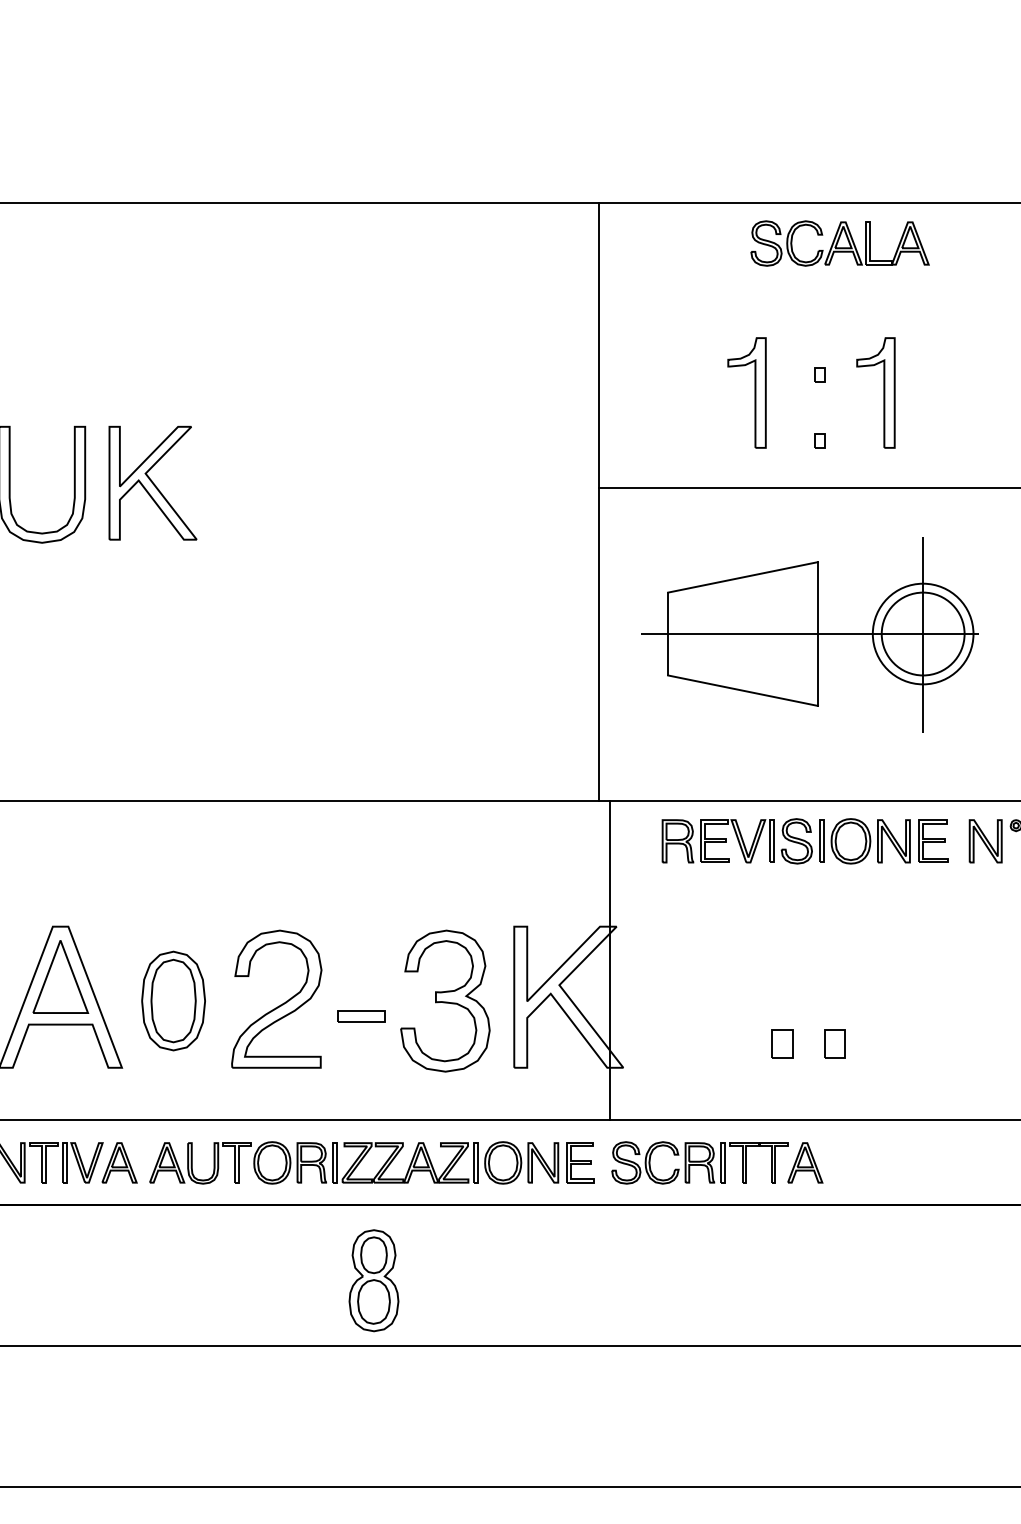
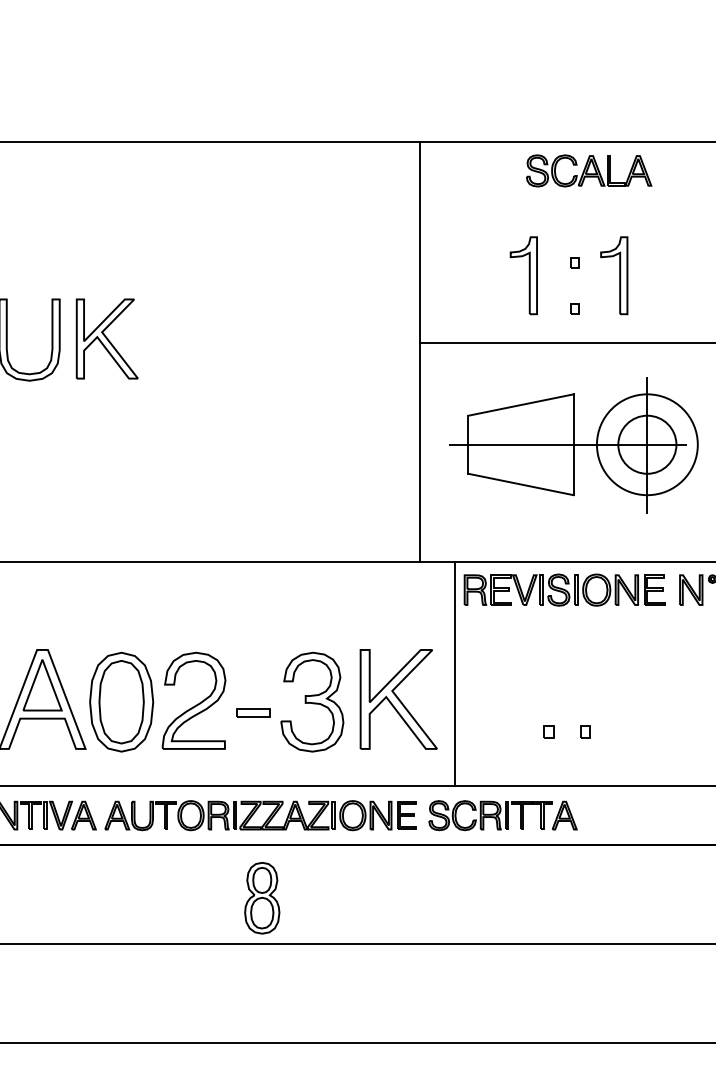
circle: (921, 633) -> (646, 444), size x1.43
line: (609, 960) -> (455, 673), moved
part: (173, 1000) -> (121, 701), size x1.43
part: (782, 1042) -> (548, 731), size x0.62
part: (834, 1042) -> (585, 731), size x0.62

